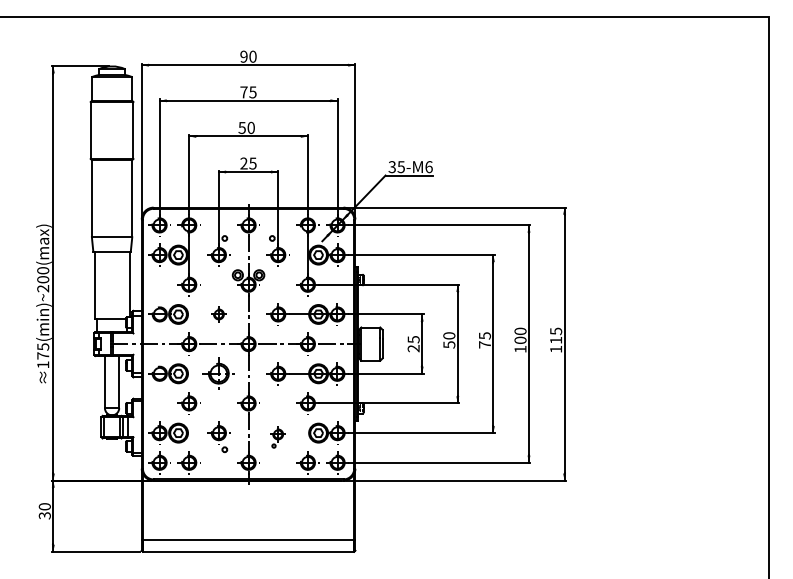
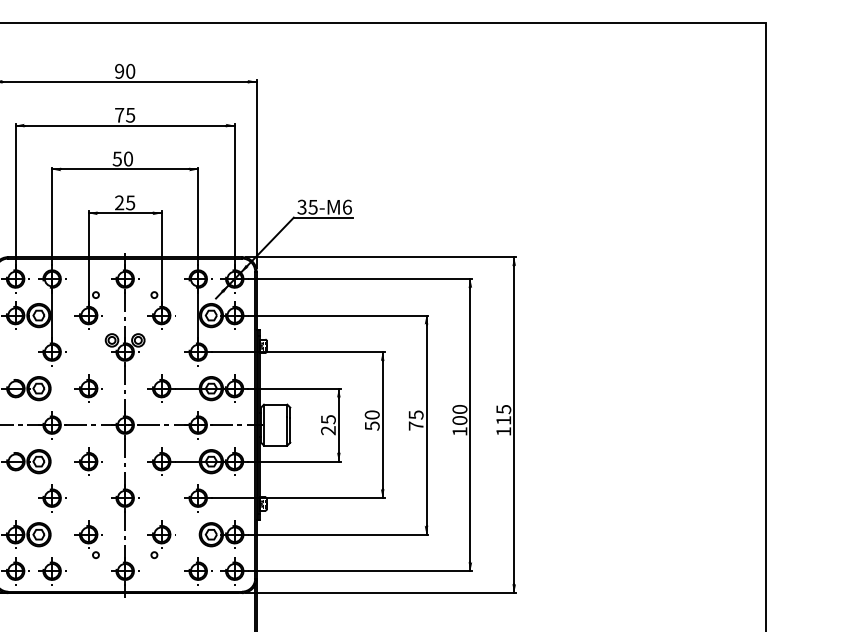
part: (218, 314) -> (88, 388), size x1.43
part: (218, 373) -> (88, 461), size x0.71
part: (277, 437) -> (160, 540), size x1.43

